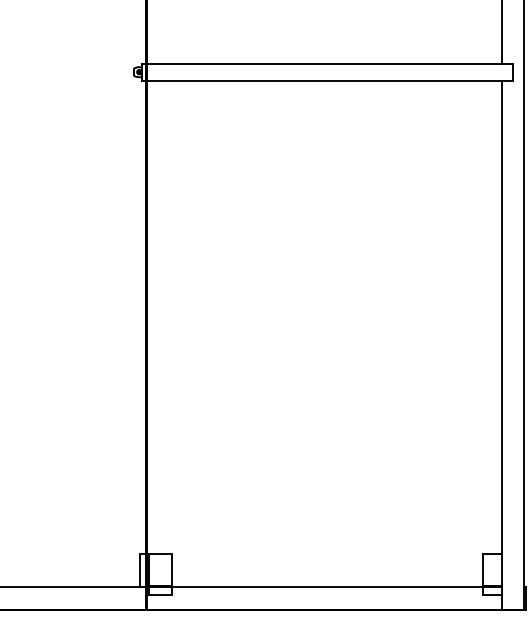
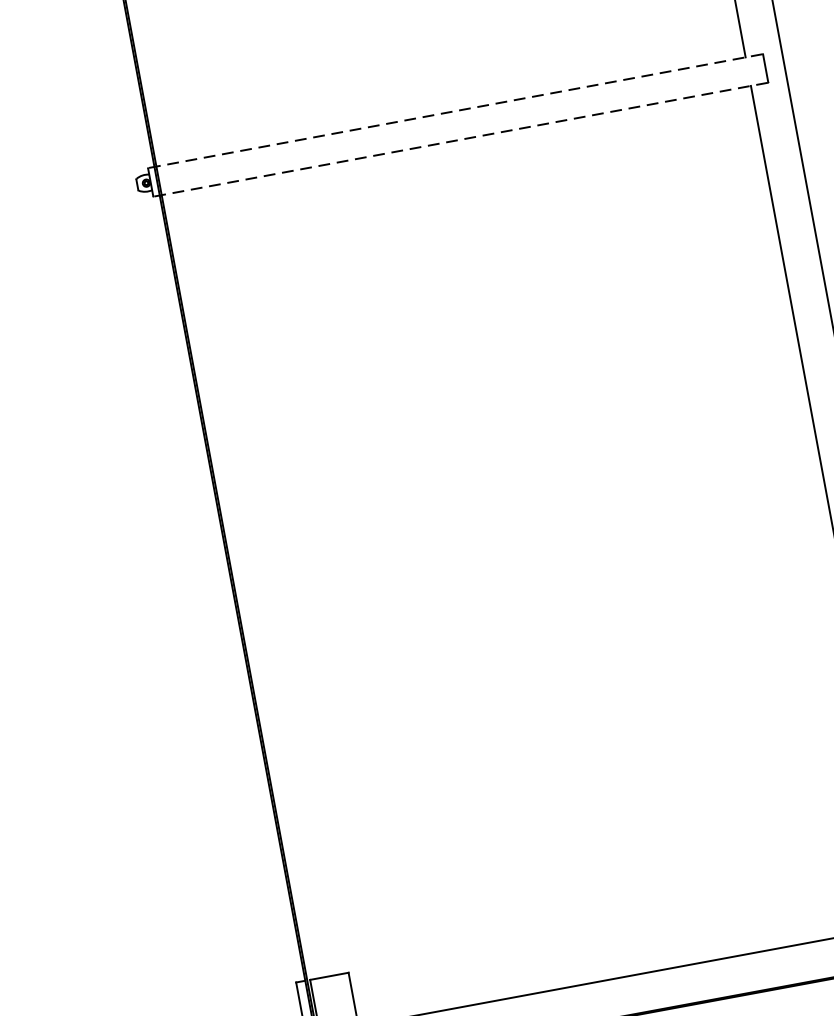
line: (326, 63) -> (454, 111), solid -> dashed
line: (326, 80) -> (459, 139), solid -> dashed

